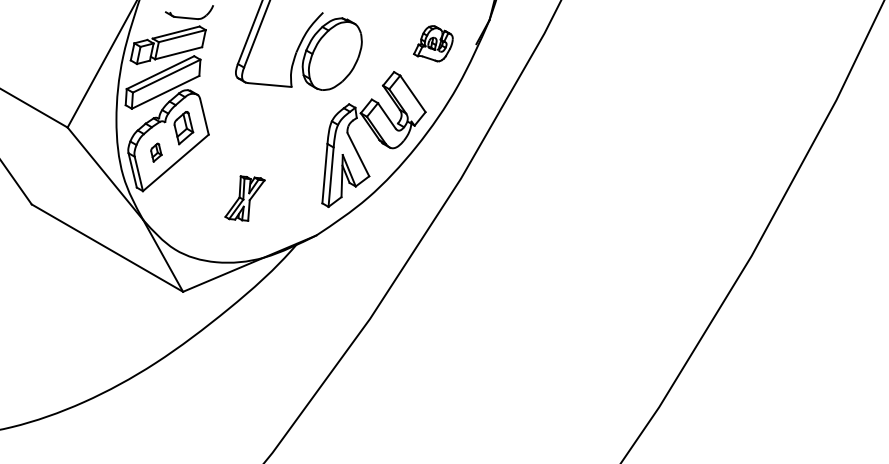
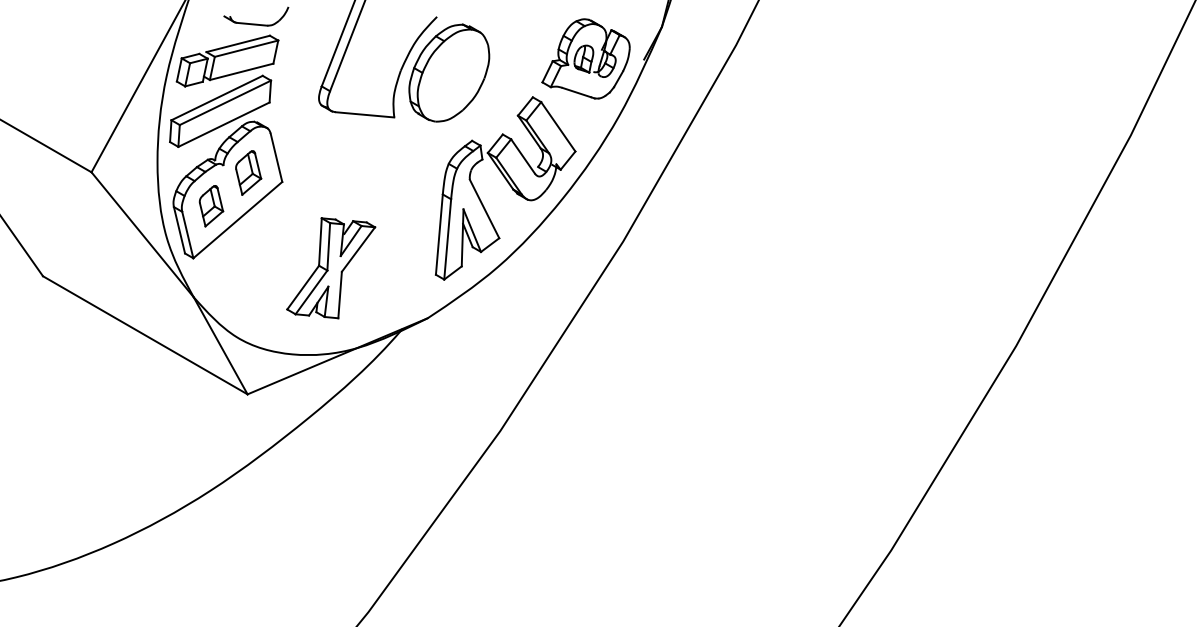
part: (433, 43) -> (585, 58), size x1.67
part: (156, 152) -> (211, 206), size x1.67
part: (245, 198) -> (331, 268), size x1.67

